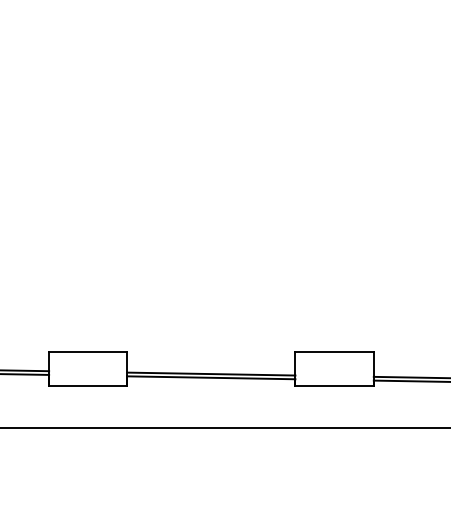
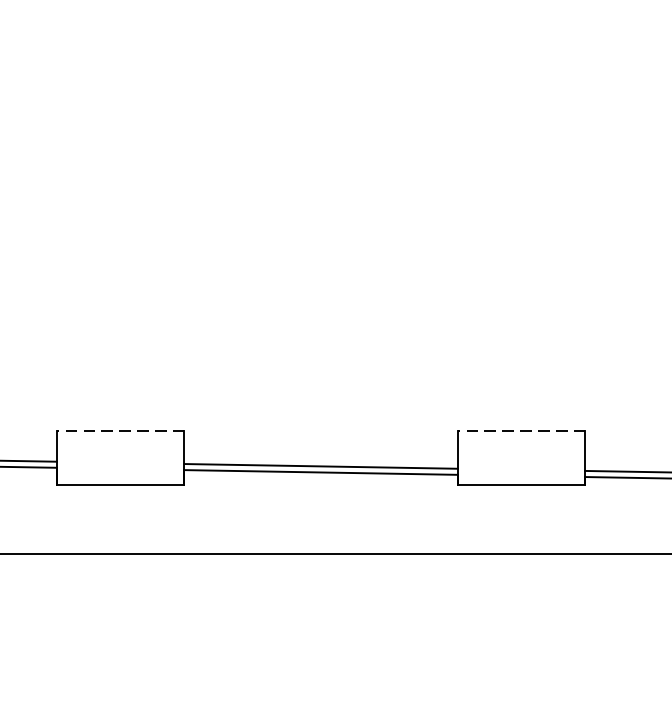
line: (87, 352) -> (119, 431), solid -> dashed
line: (334, 352) -> (521, 431), solid -> dashed

